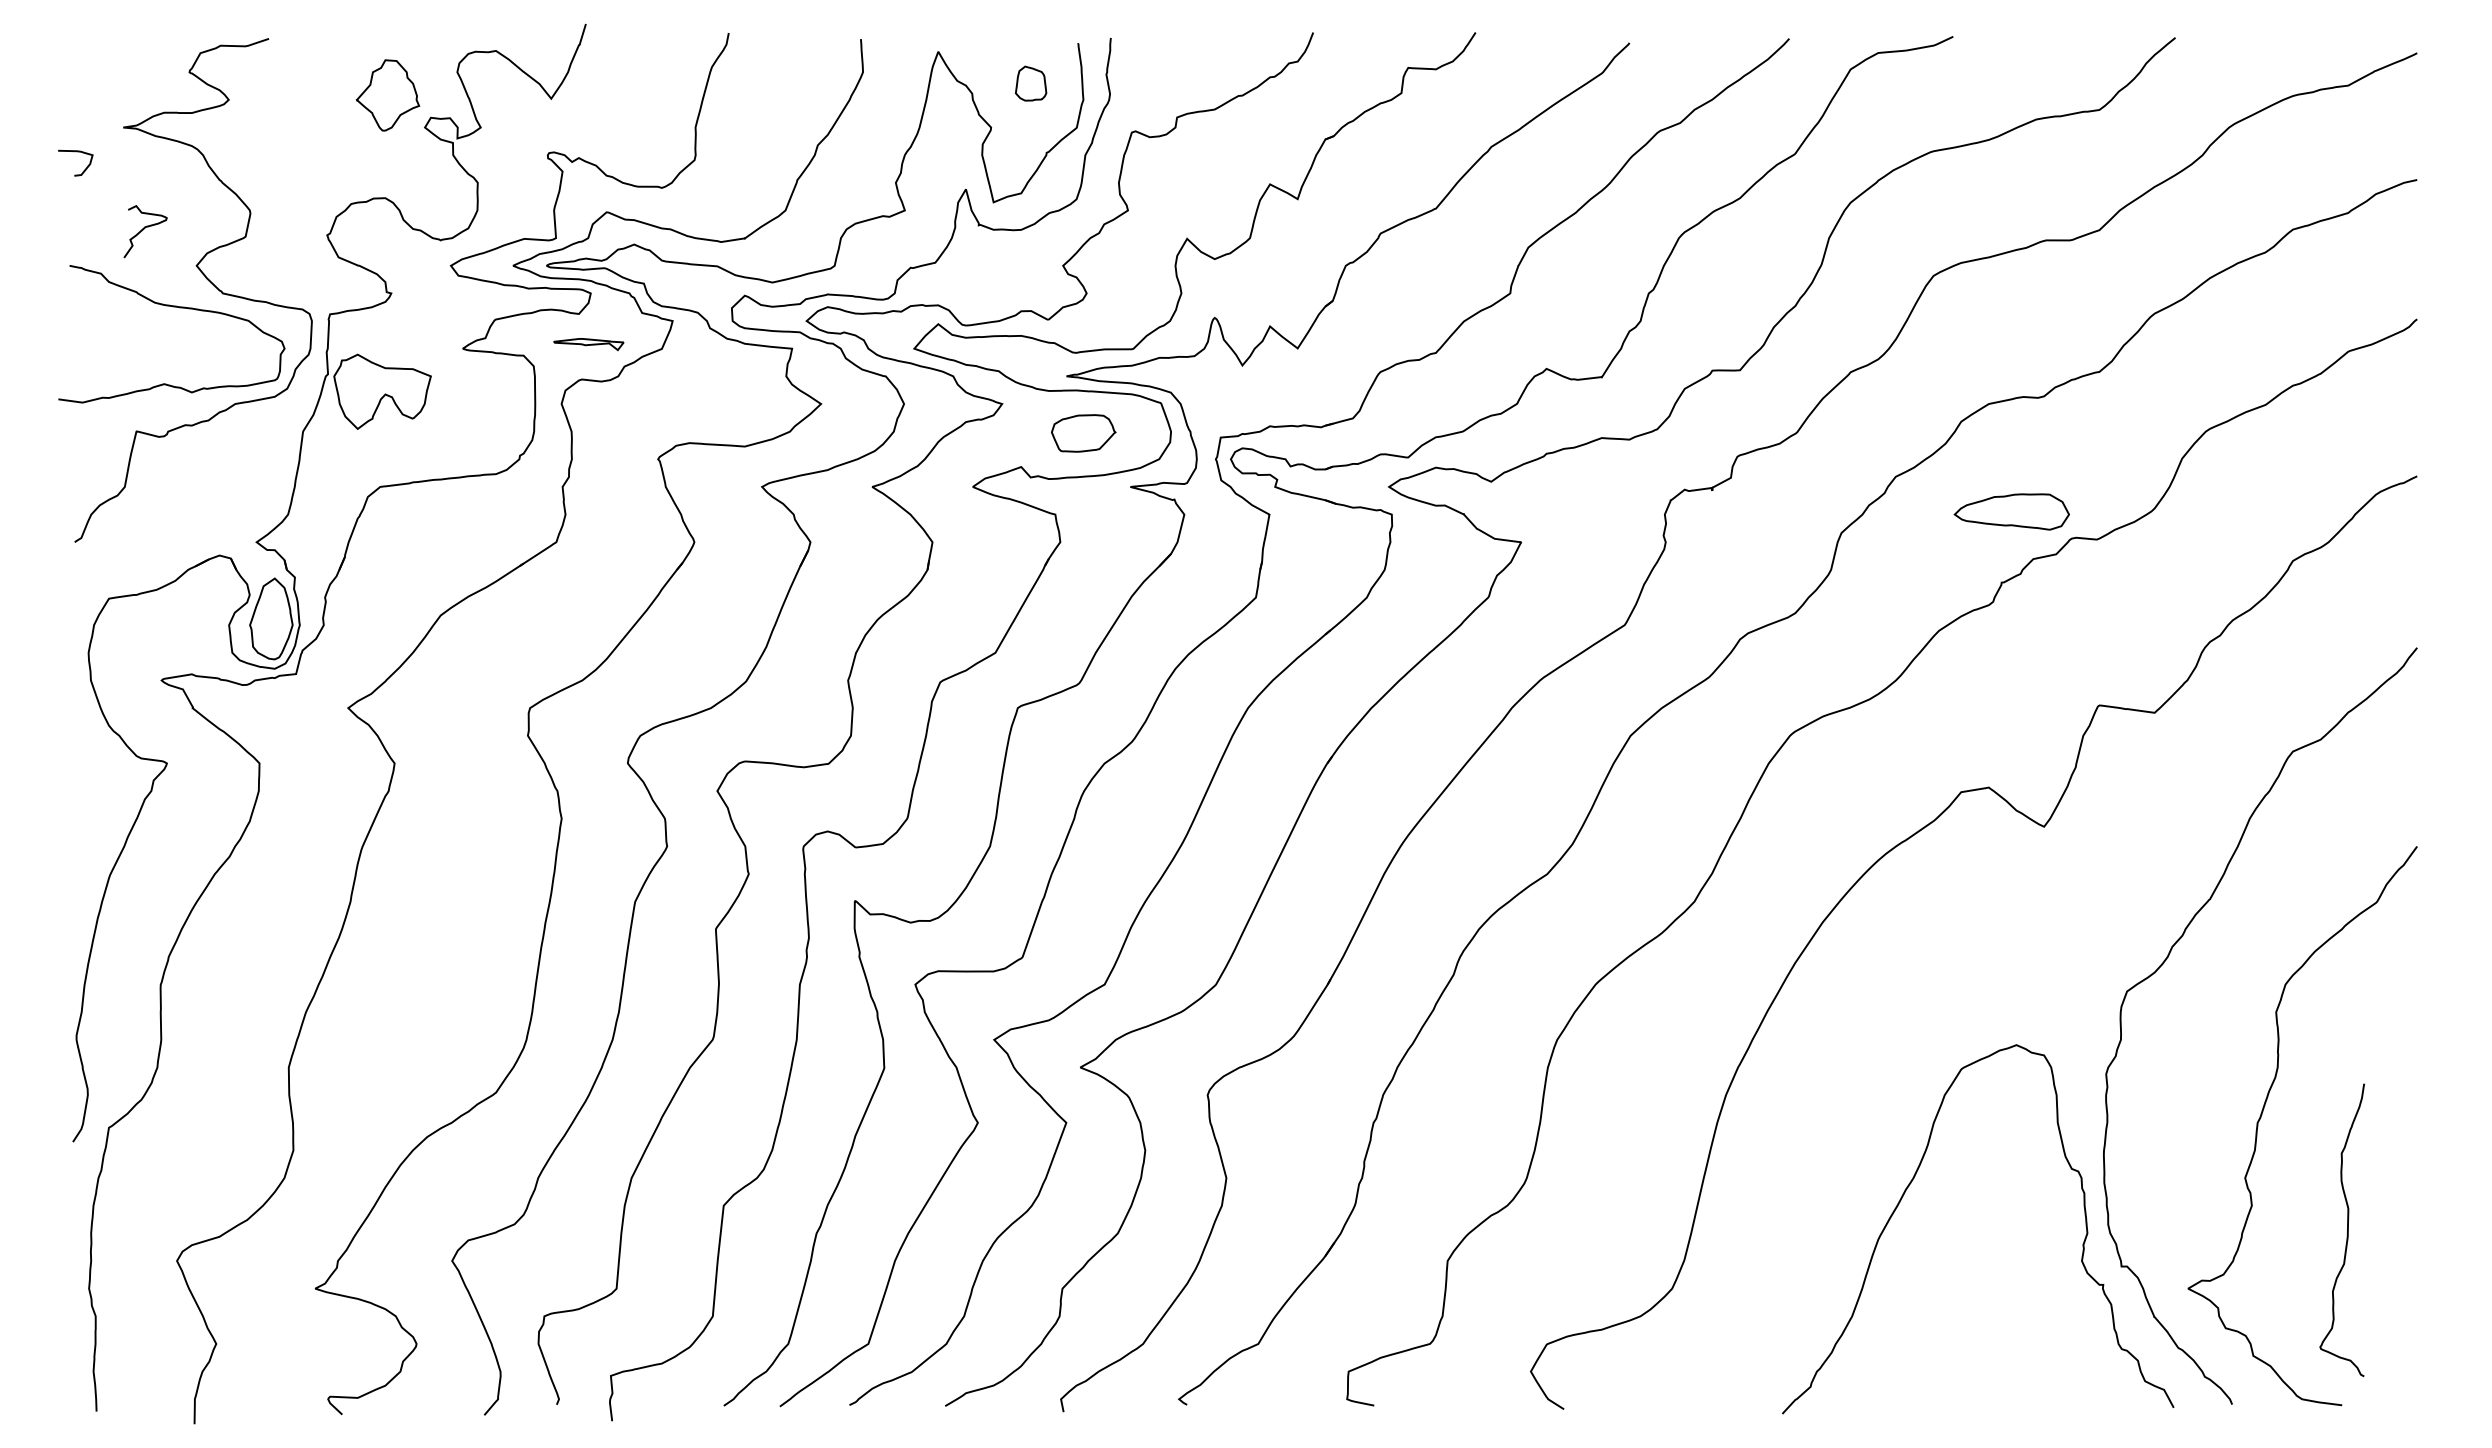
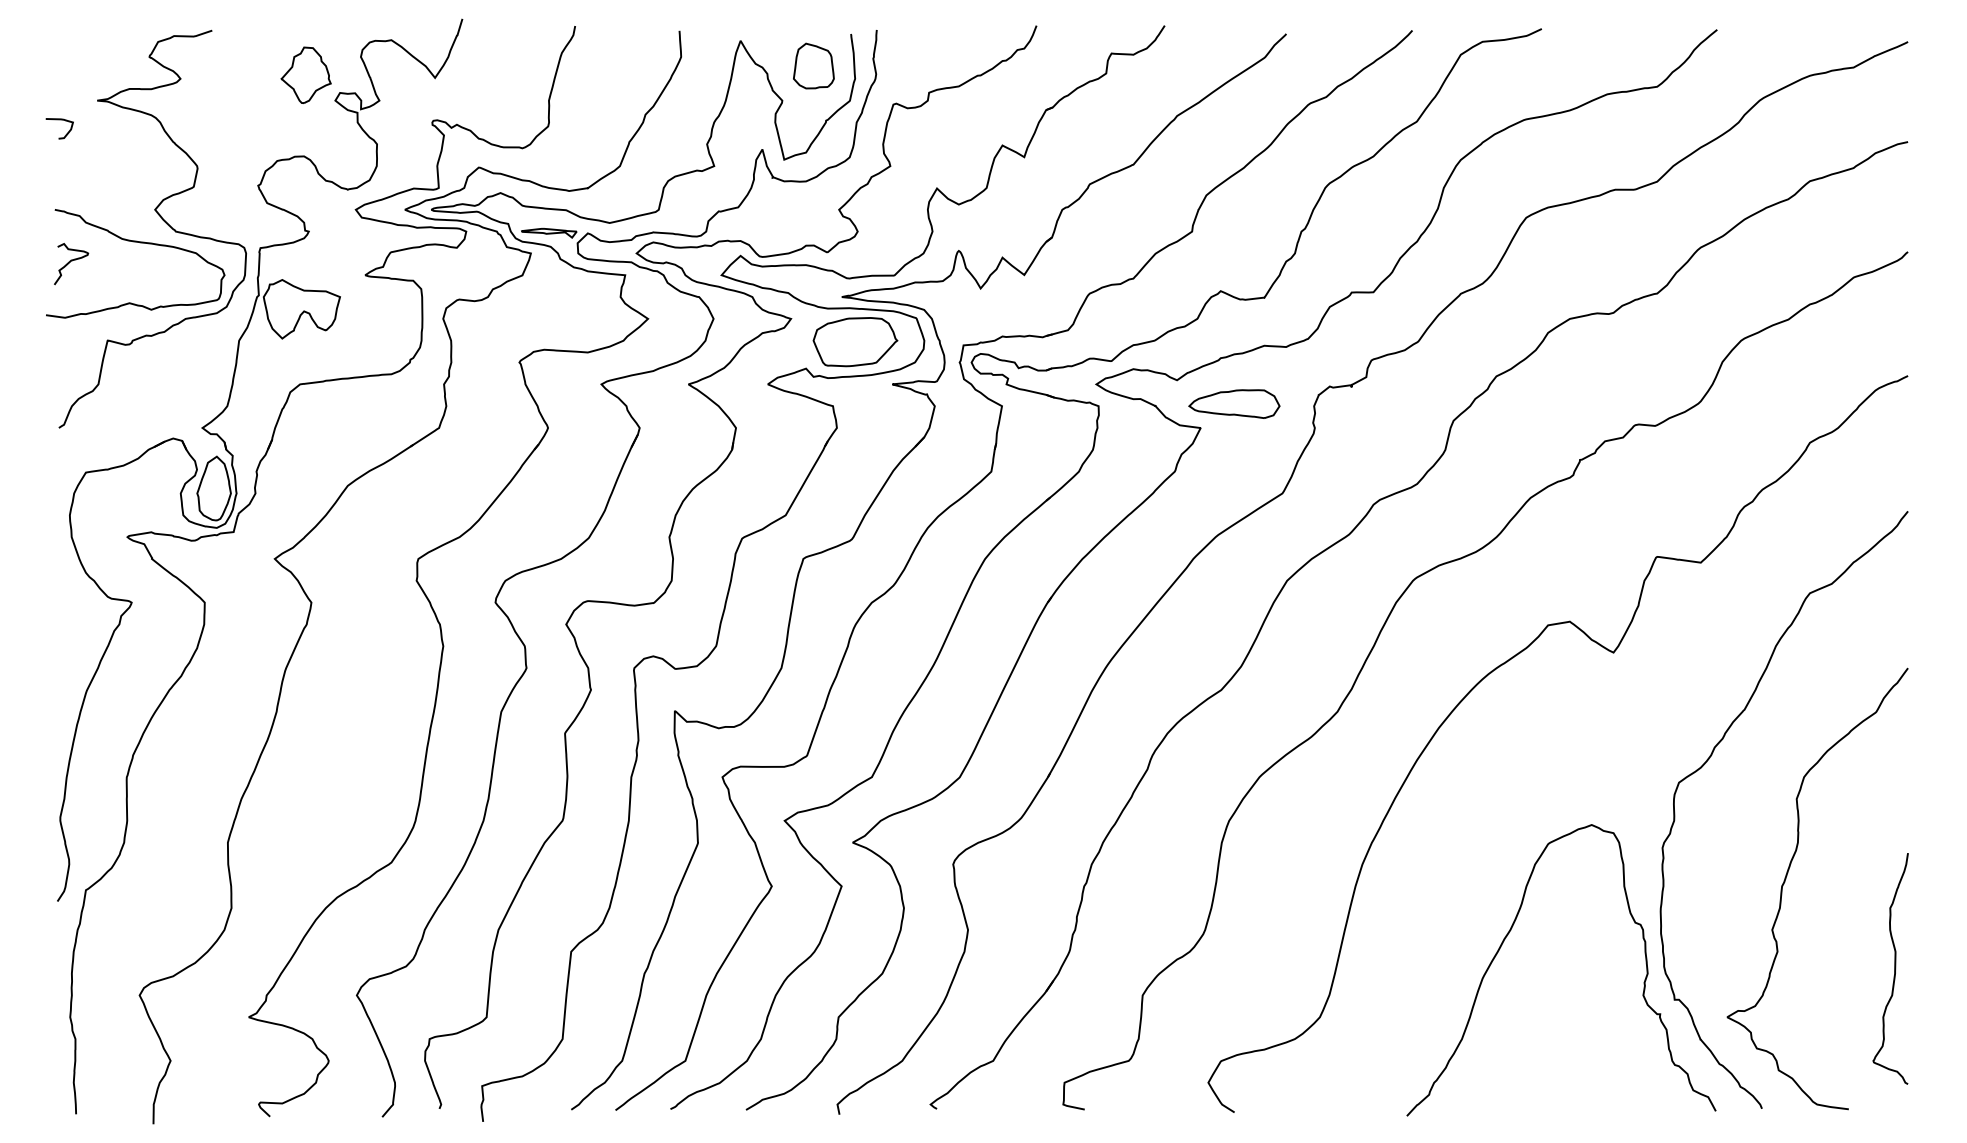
part: (1030, 83) -> (813, 65), size x1.67
curve: (144, 229) -> (70, 262), moved
part: (588, 344) -> (548, 233), moved
part: (1083, 433) -> (855, 342), size x1.67
part: (2011, 511) -> (1234, 403), moved
curve: (2346, 1233) -> (1894, 971), moved

